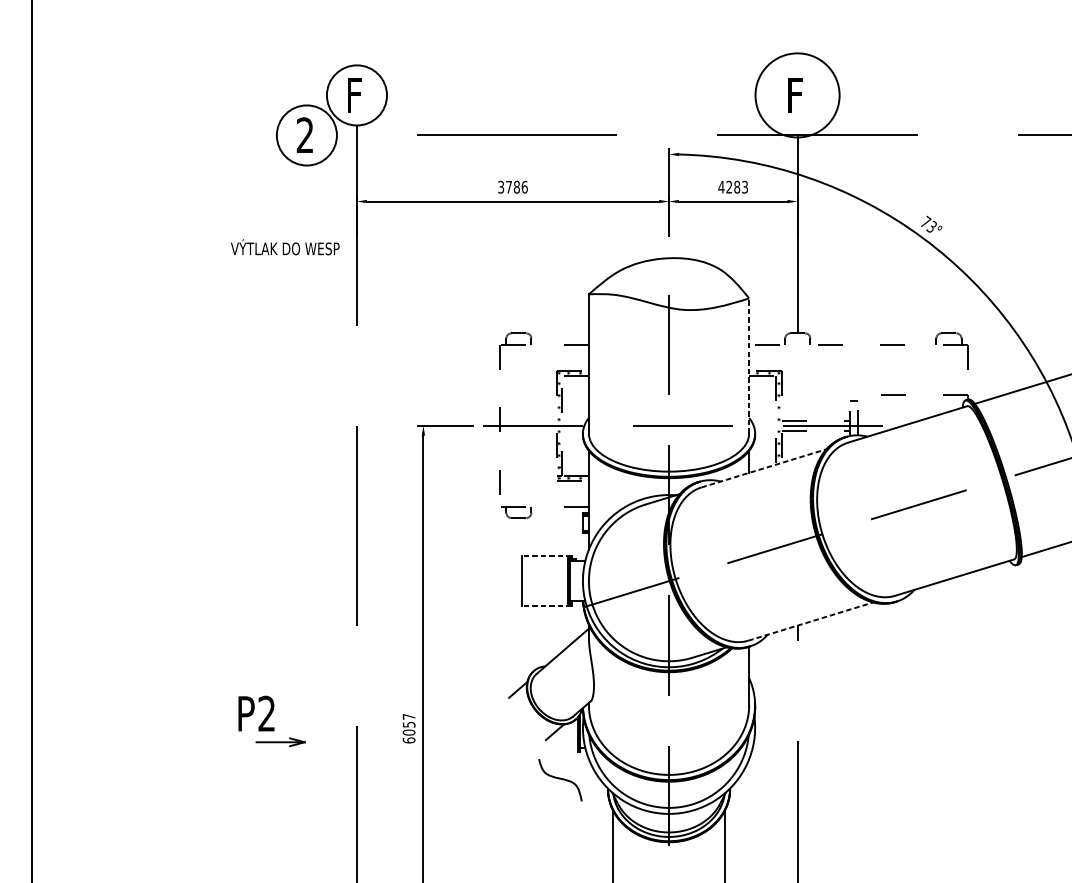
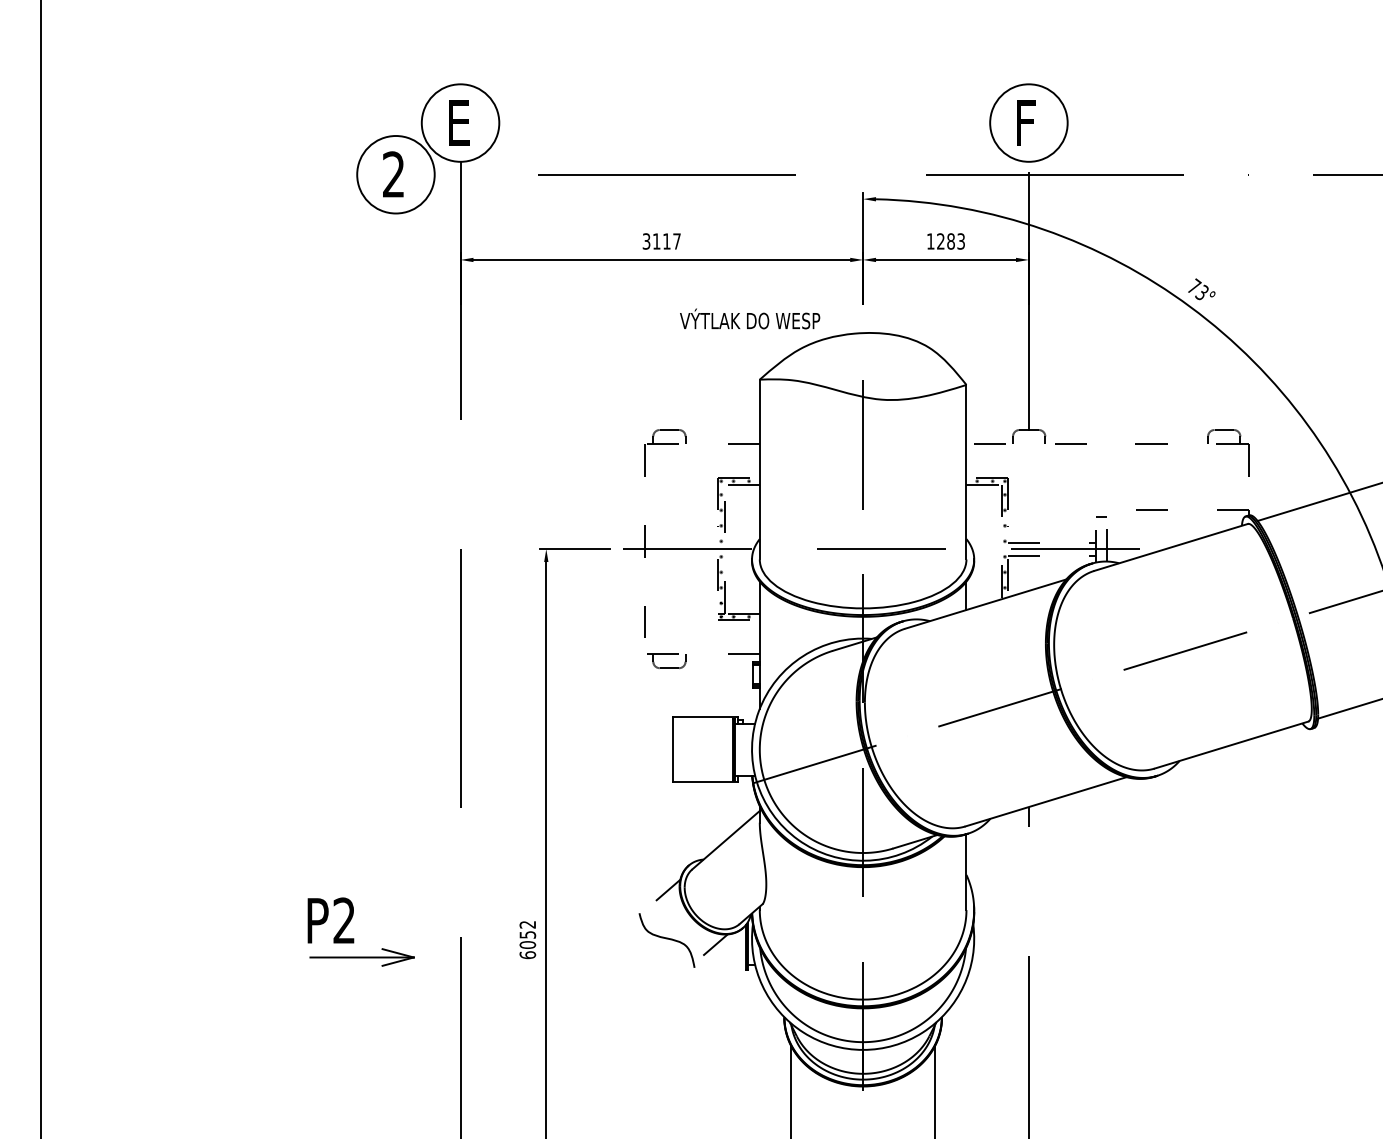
text: (357, 94) -> (461, 122), F -> E
circle: (797, 94) -> (1028, 122), size x0.71
text: (517, 187) -> (667, 241), 3786 -> 3117
text: (721, 187) -> (930, 241), 4283 -> 1283
text: (285, 246) -> (750, 318), moved
line: (749, 365) -> (966, 471), dashed -> solid
line: (764, 468) -> (986, 604), dashed -> solid
line: (546, 556) -> (705, 717), dashed -> solid
line: (546, 605) -> (705, 781), dashed -> solid
line: (811, 621) -> (1046, 801), dashed -> solid
text: (408, 716) -> (527, 924), 6057 -> 6052
part: (280, 742) -> (361, 957), size x1.67
curve: (560, 779) -> (666, 939), moved

